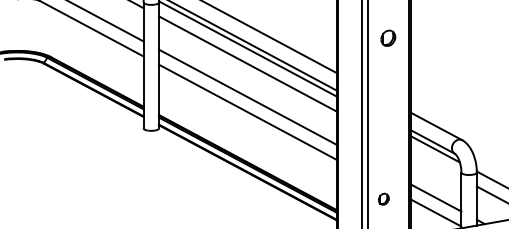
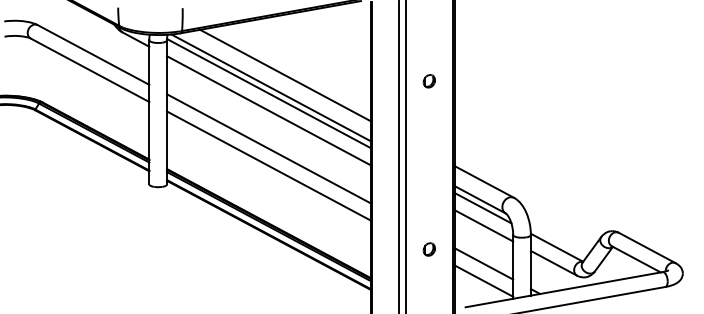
part: (387, 38) -> (428, 81), size x0.71
line: (436, 164) -> (484, 225), added
part: (383, 199) -> (428, 249), moved

